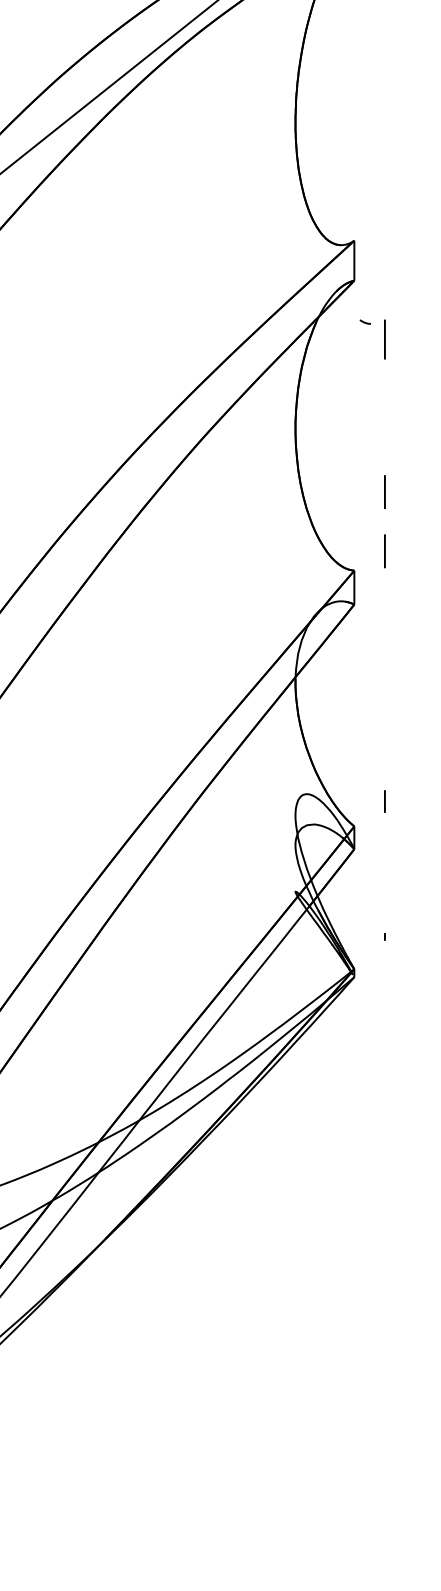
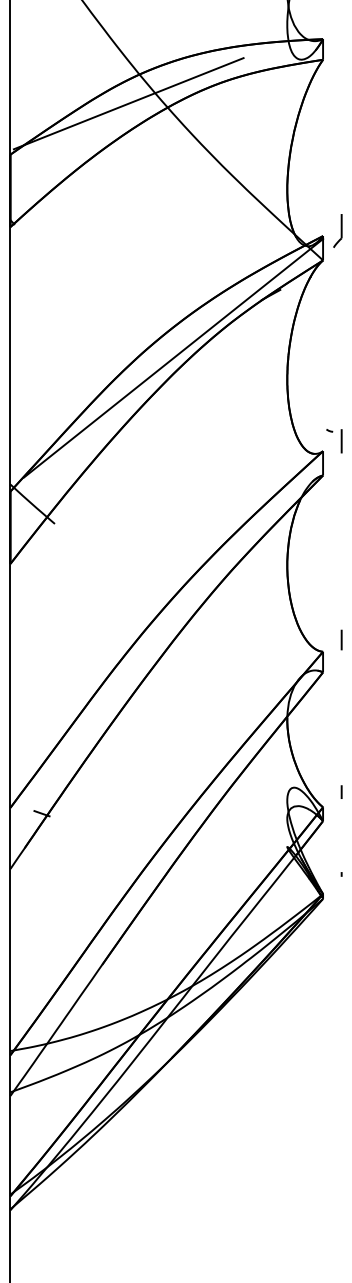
part: (373, 339) -> (334, 441), moved
line: (384, 491) -> (341, 603), removed

